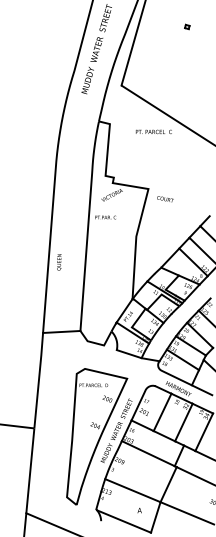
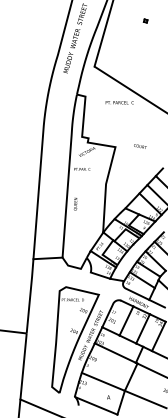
text: (165, 199) -> (140, 146), moved
text: (59, 262) -> (75, 204), moved

